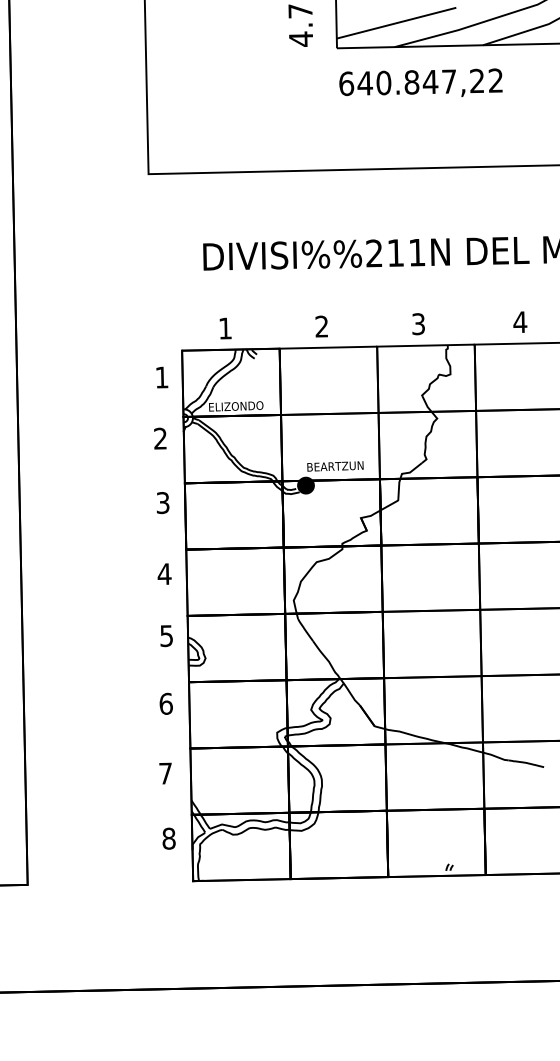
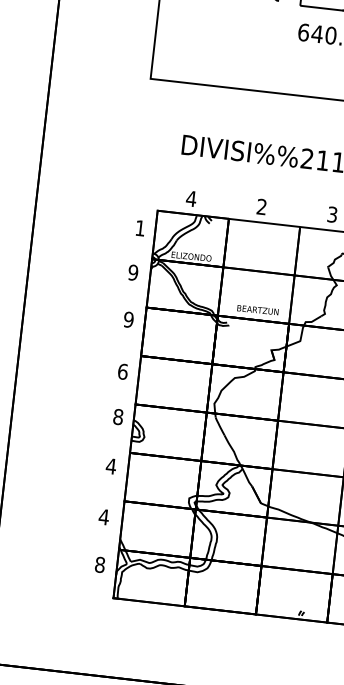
text: (225, 328) -> (191, 198), 1 -> 4
text: (160, 438) -> (133, 272), 2 -> 9
fill: (305, 485) -> (234, 321), removed
text: (162, 502) -> (128, 319), 3 -> 9
text: (164, 574) -> (122, 372), 4 -> 6
text: (166, 636) -> (118, 417), 5 -> 8
text: (166, 703) -> (111, 466), 6 -> 4
text: (165, 773) -> (103, 517), 7 -> 4

